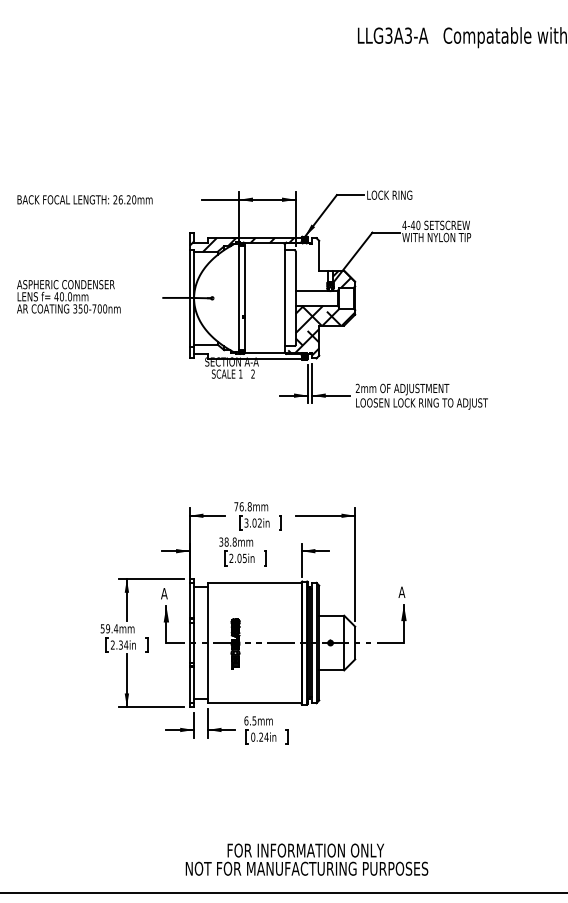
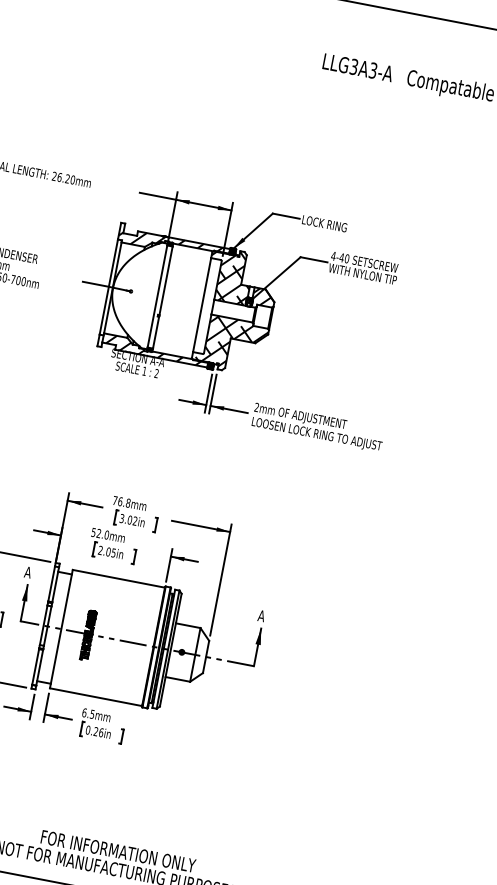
hatch: (306, 264) -> (229, 276), added
hatch: (246, 351) -> (154, 350), added
text: (227, 541) -> (99, 533), 38.8mm -> 52.0mm
text: (266, 736) -> (101, 731), 0.24in -> 0.26in

